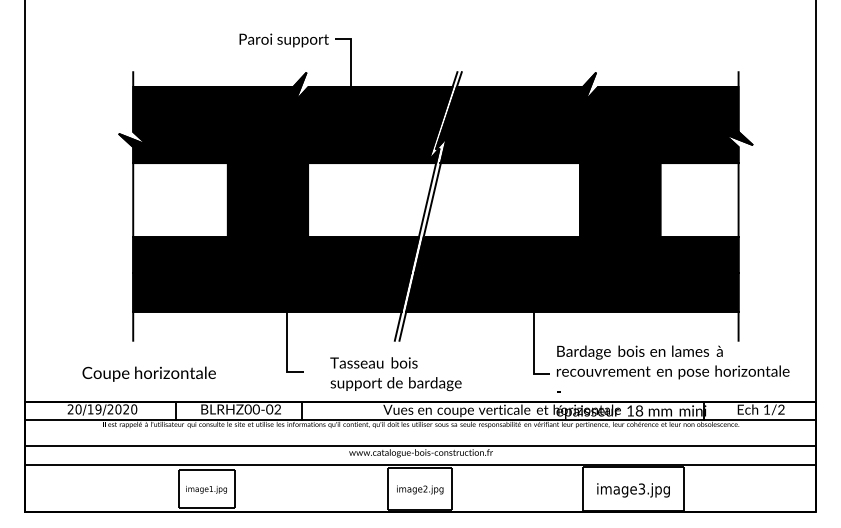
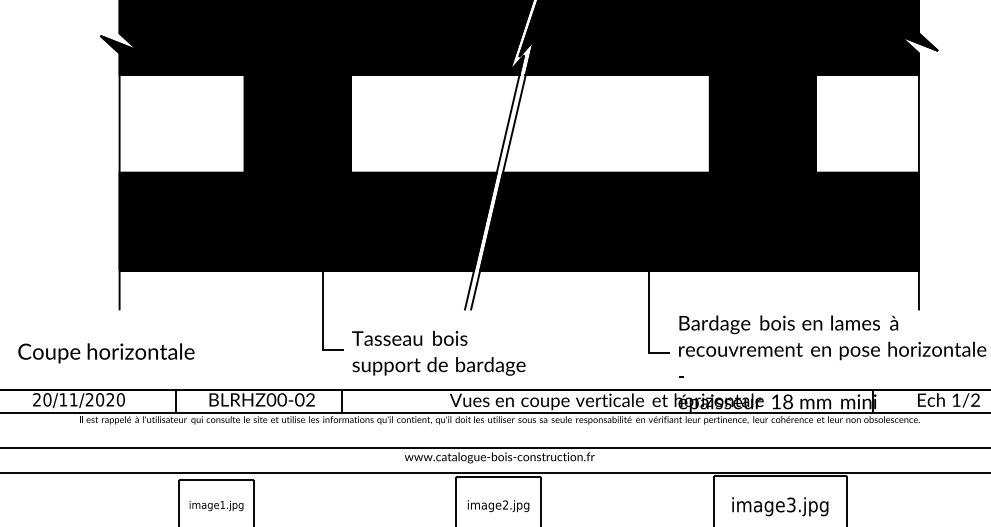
text: (148, 373) -> (105, 352), moved
text: (395, 374) -> (438, 353), moved
text: (98, 409) -> (73, 399), 20/19/2020 -> 20/11/2020

